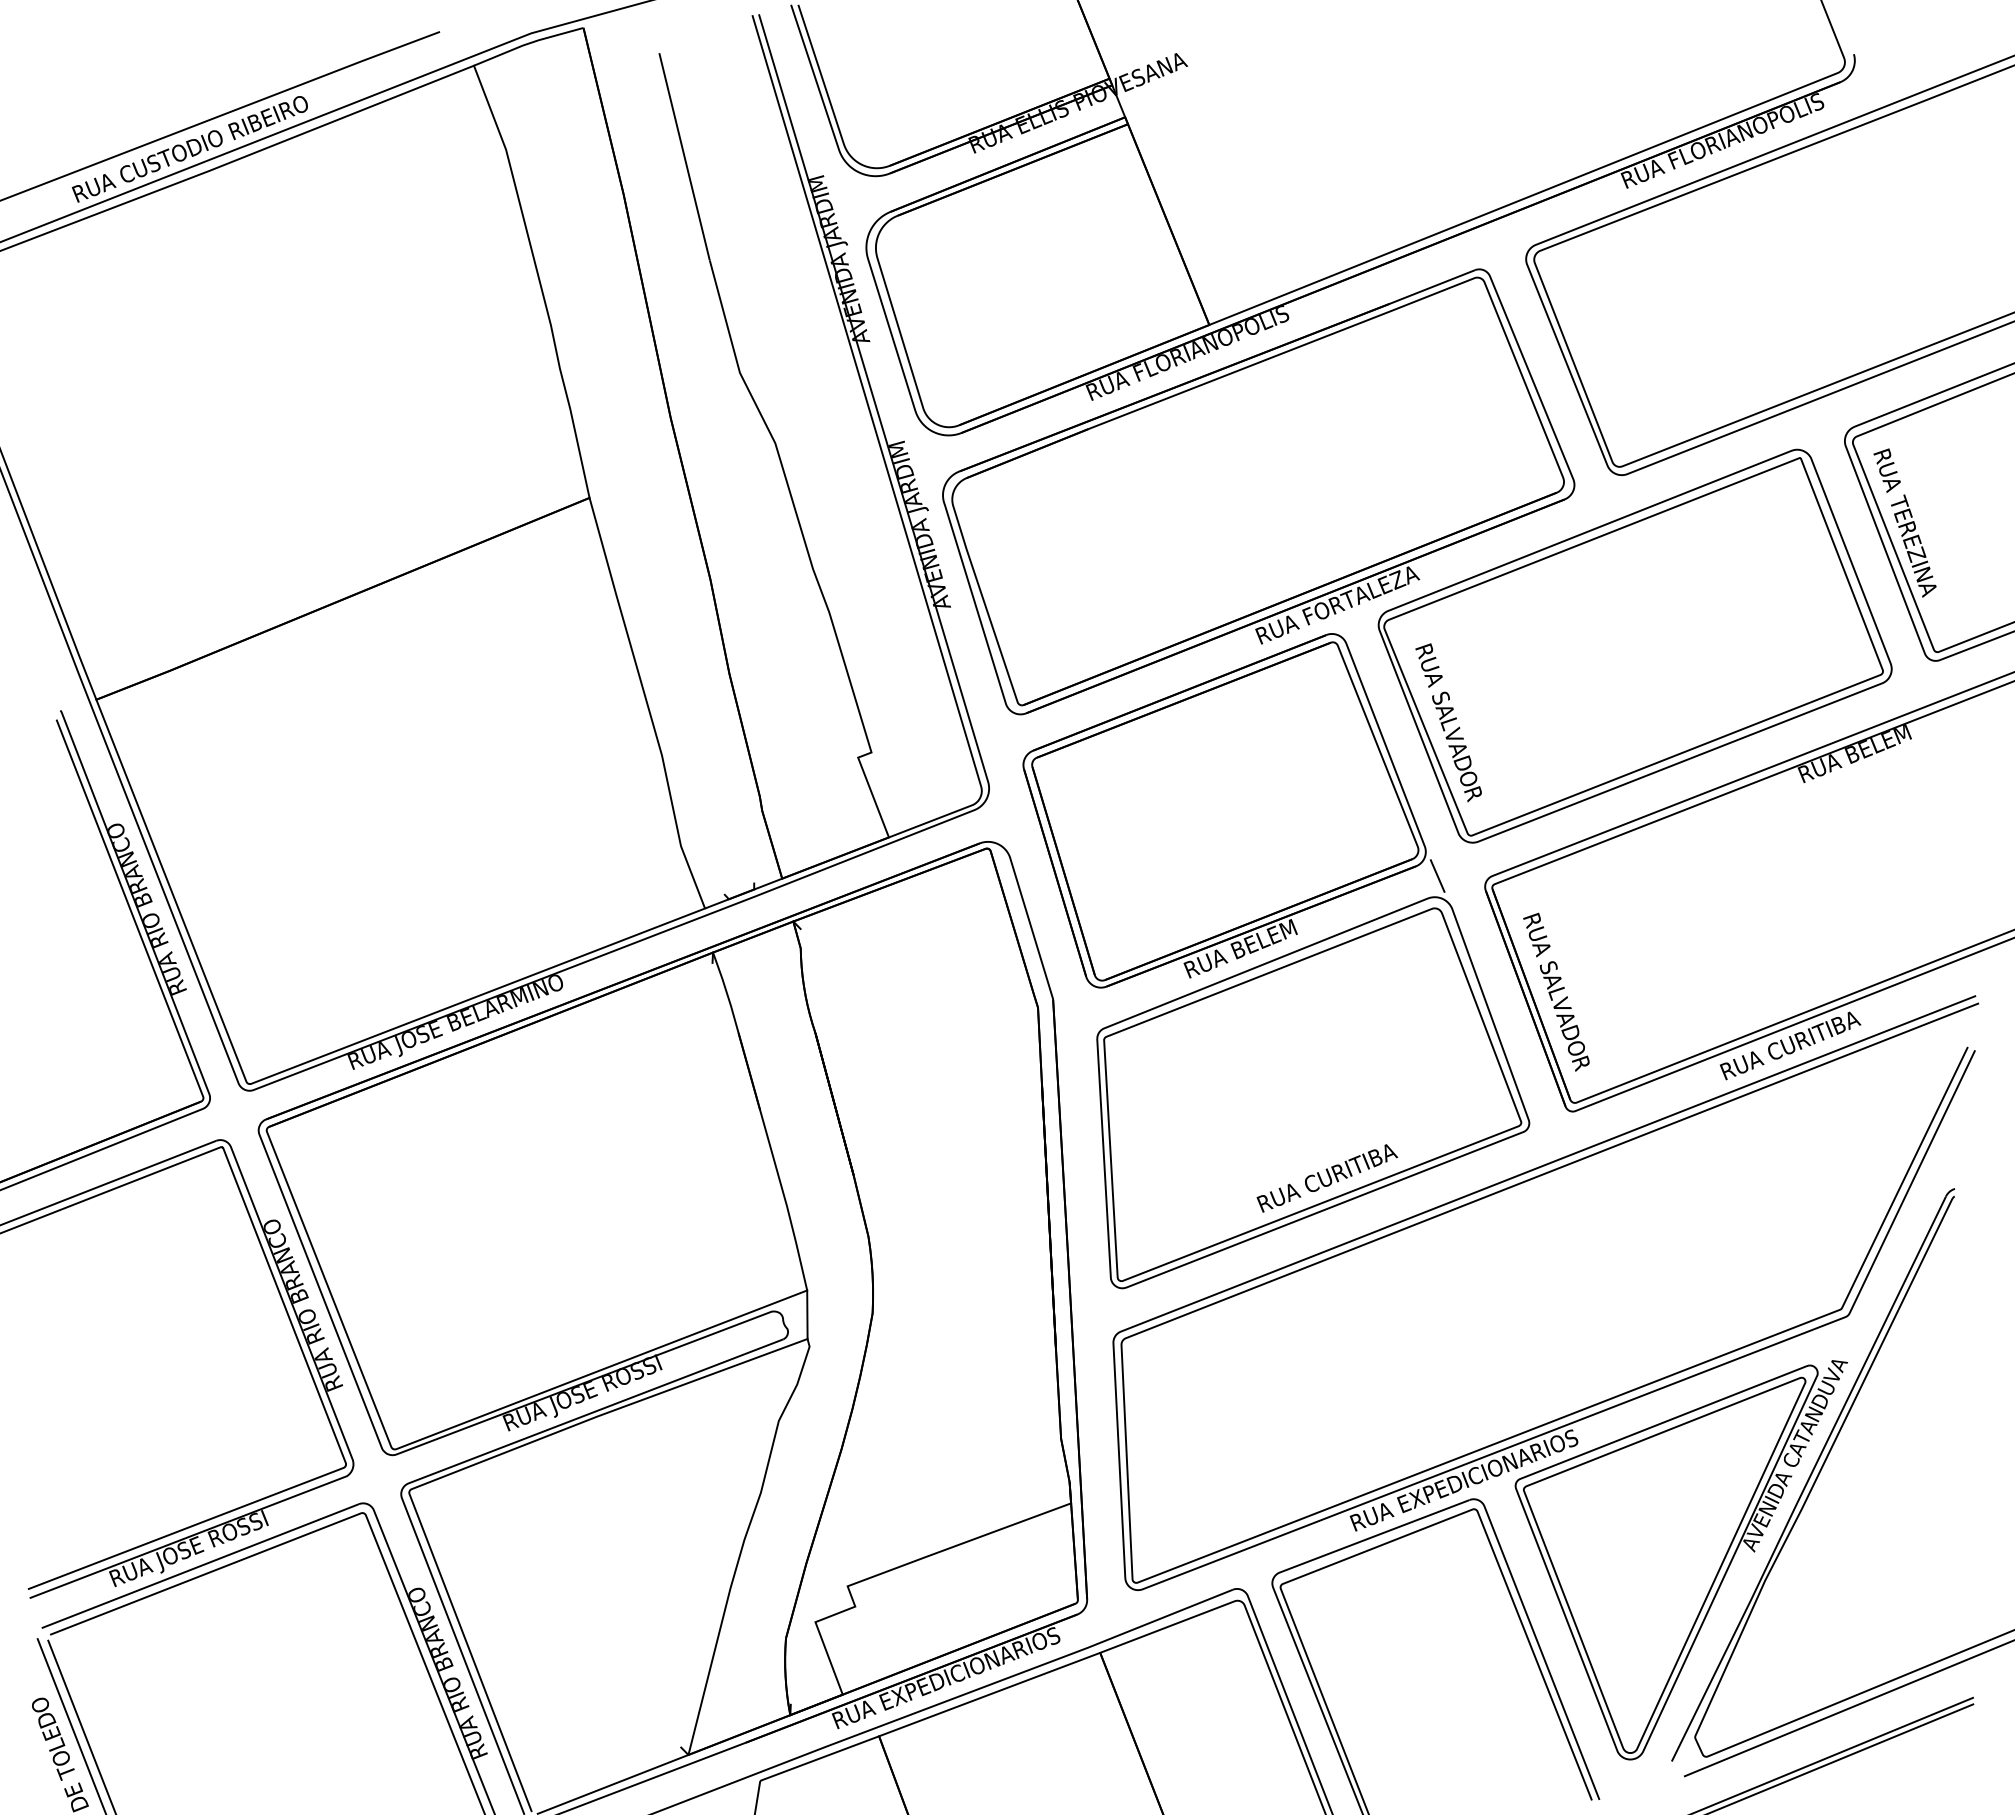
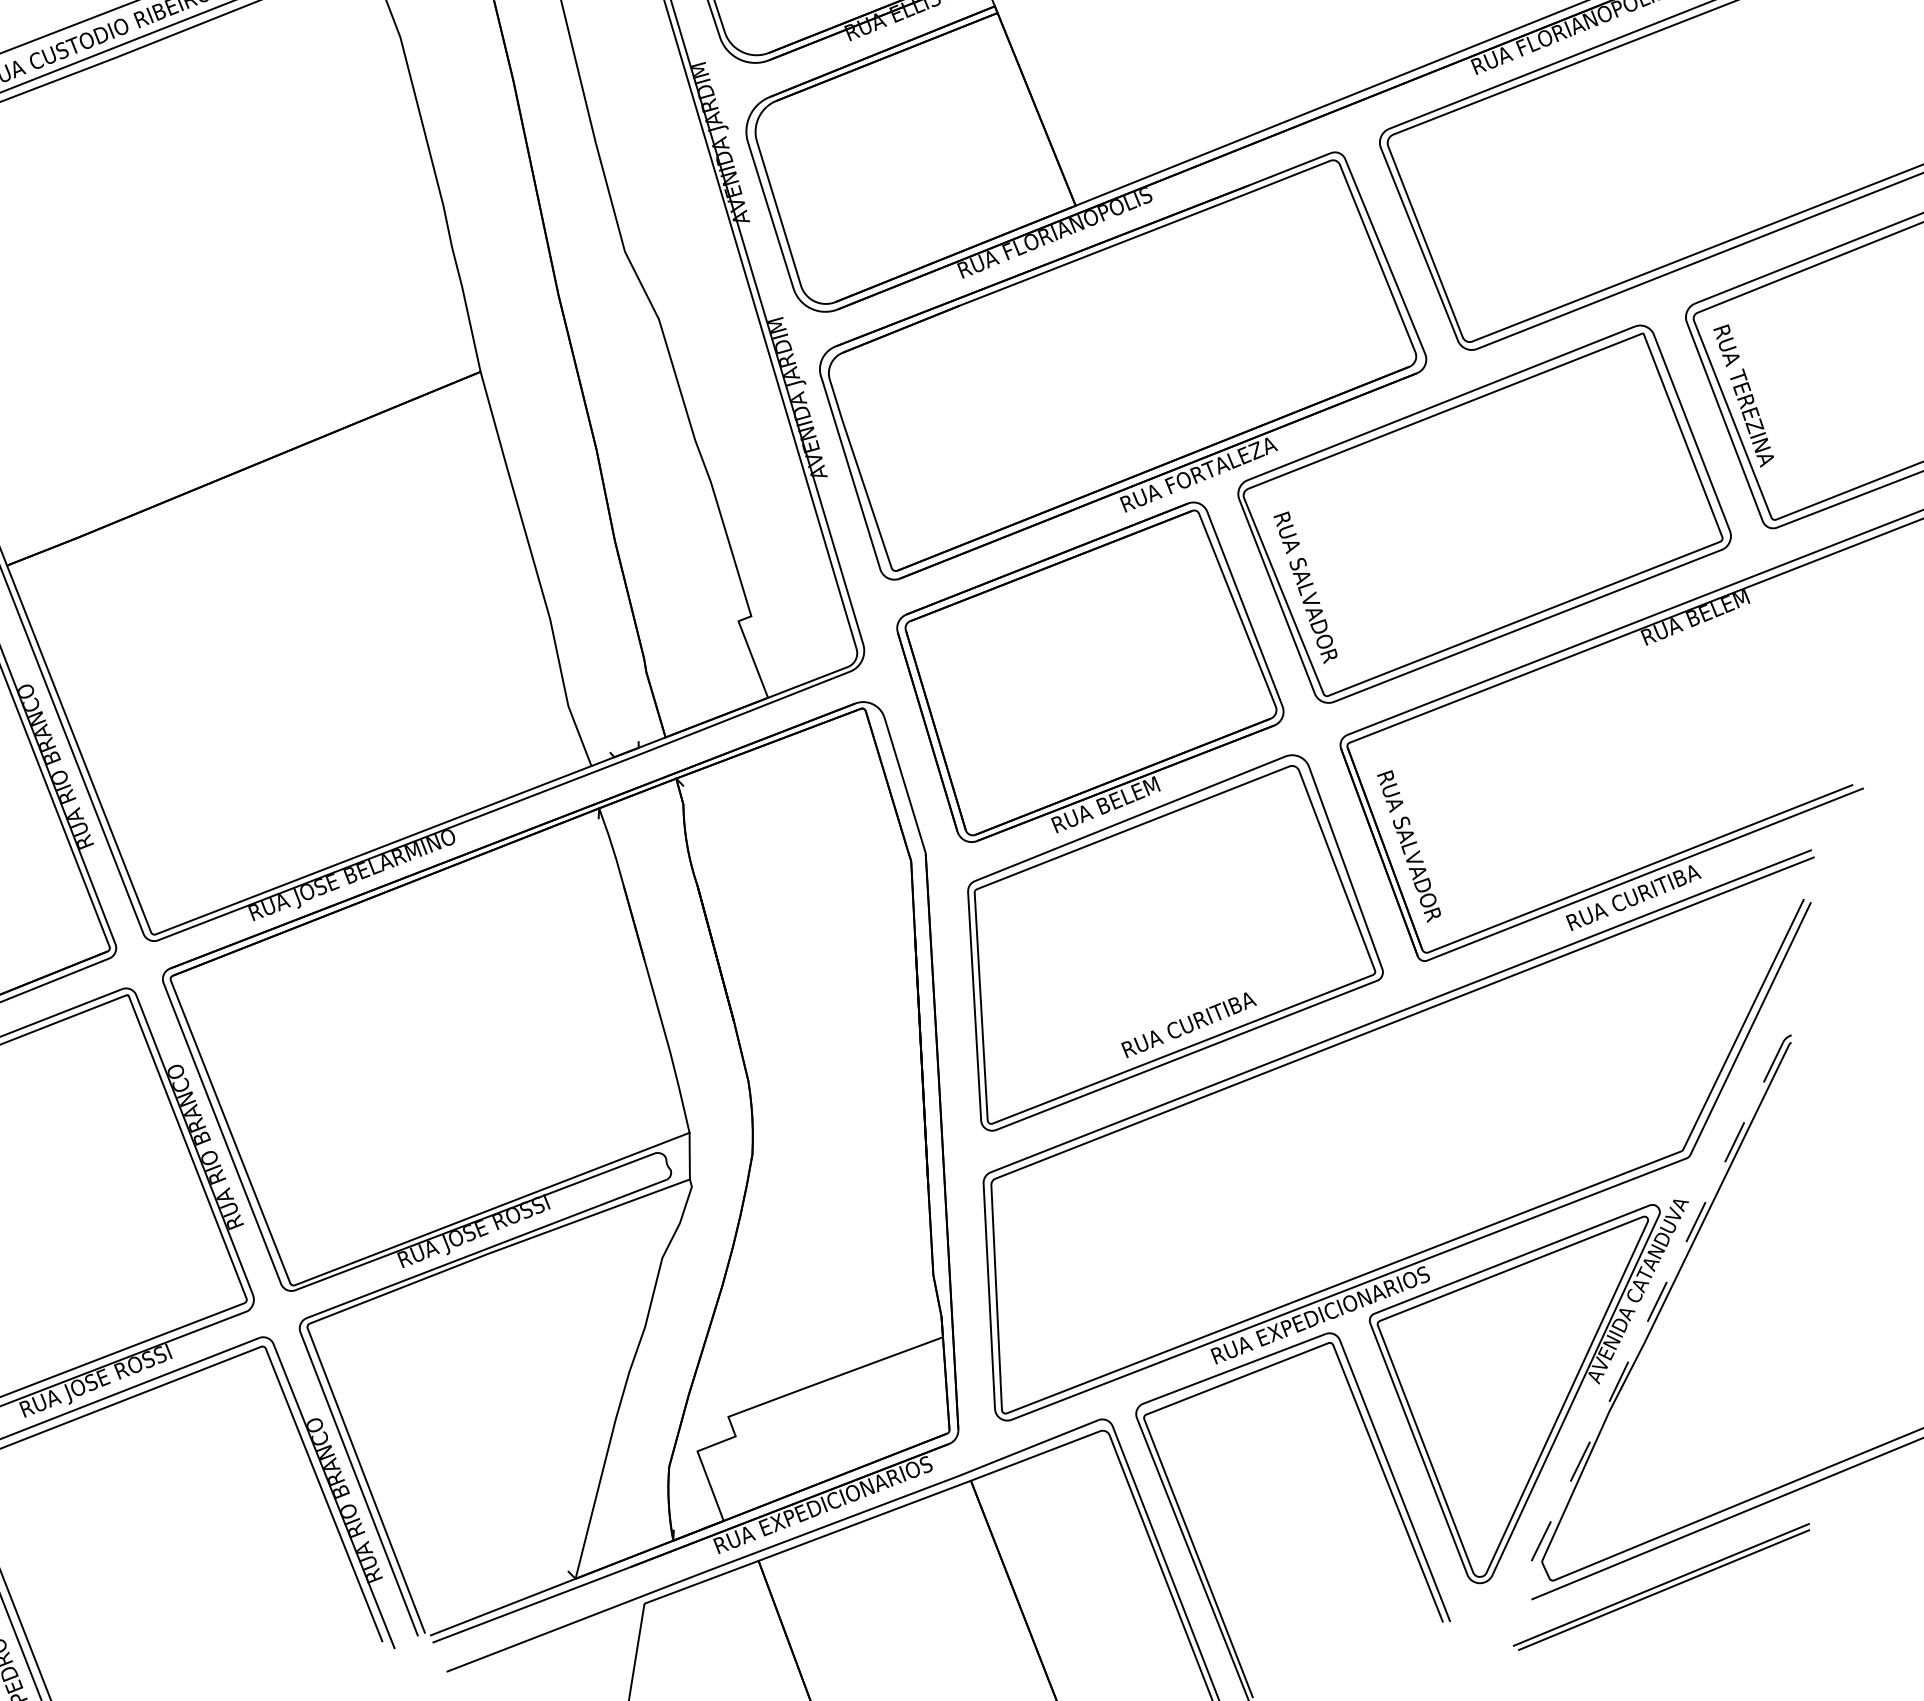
line: (1437, 875) -> (1294, 734), removed
line: (1808, 1480) -> (1651, 1315), solid -> dashed

